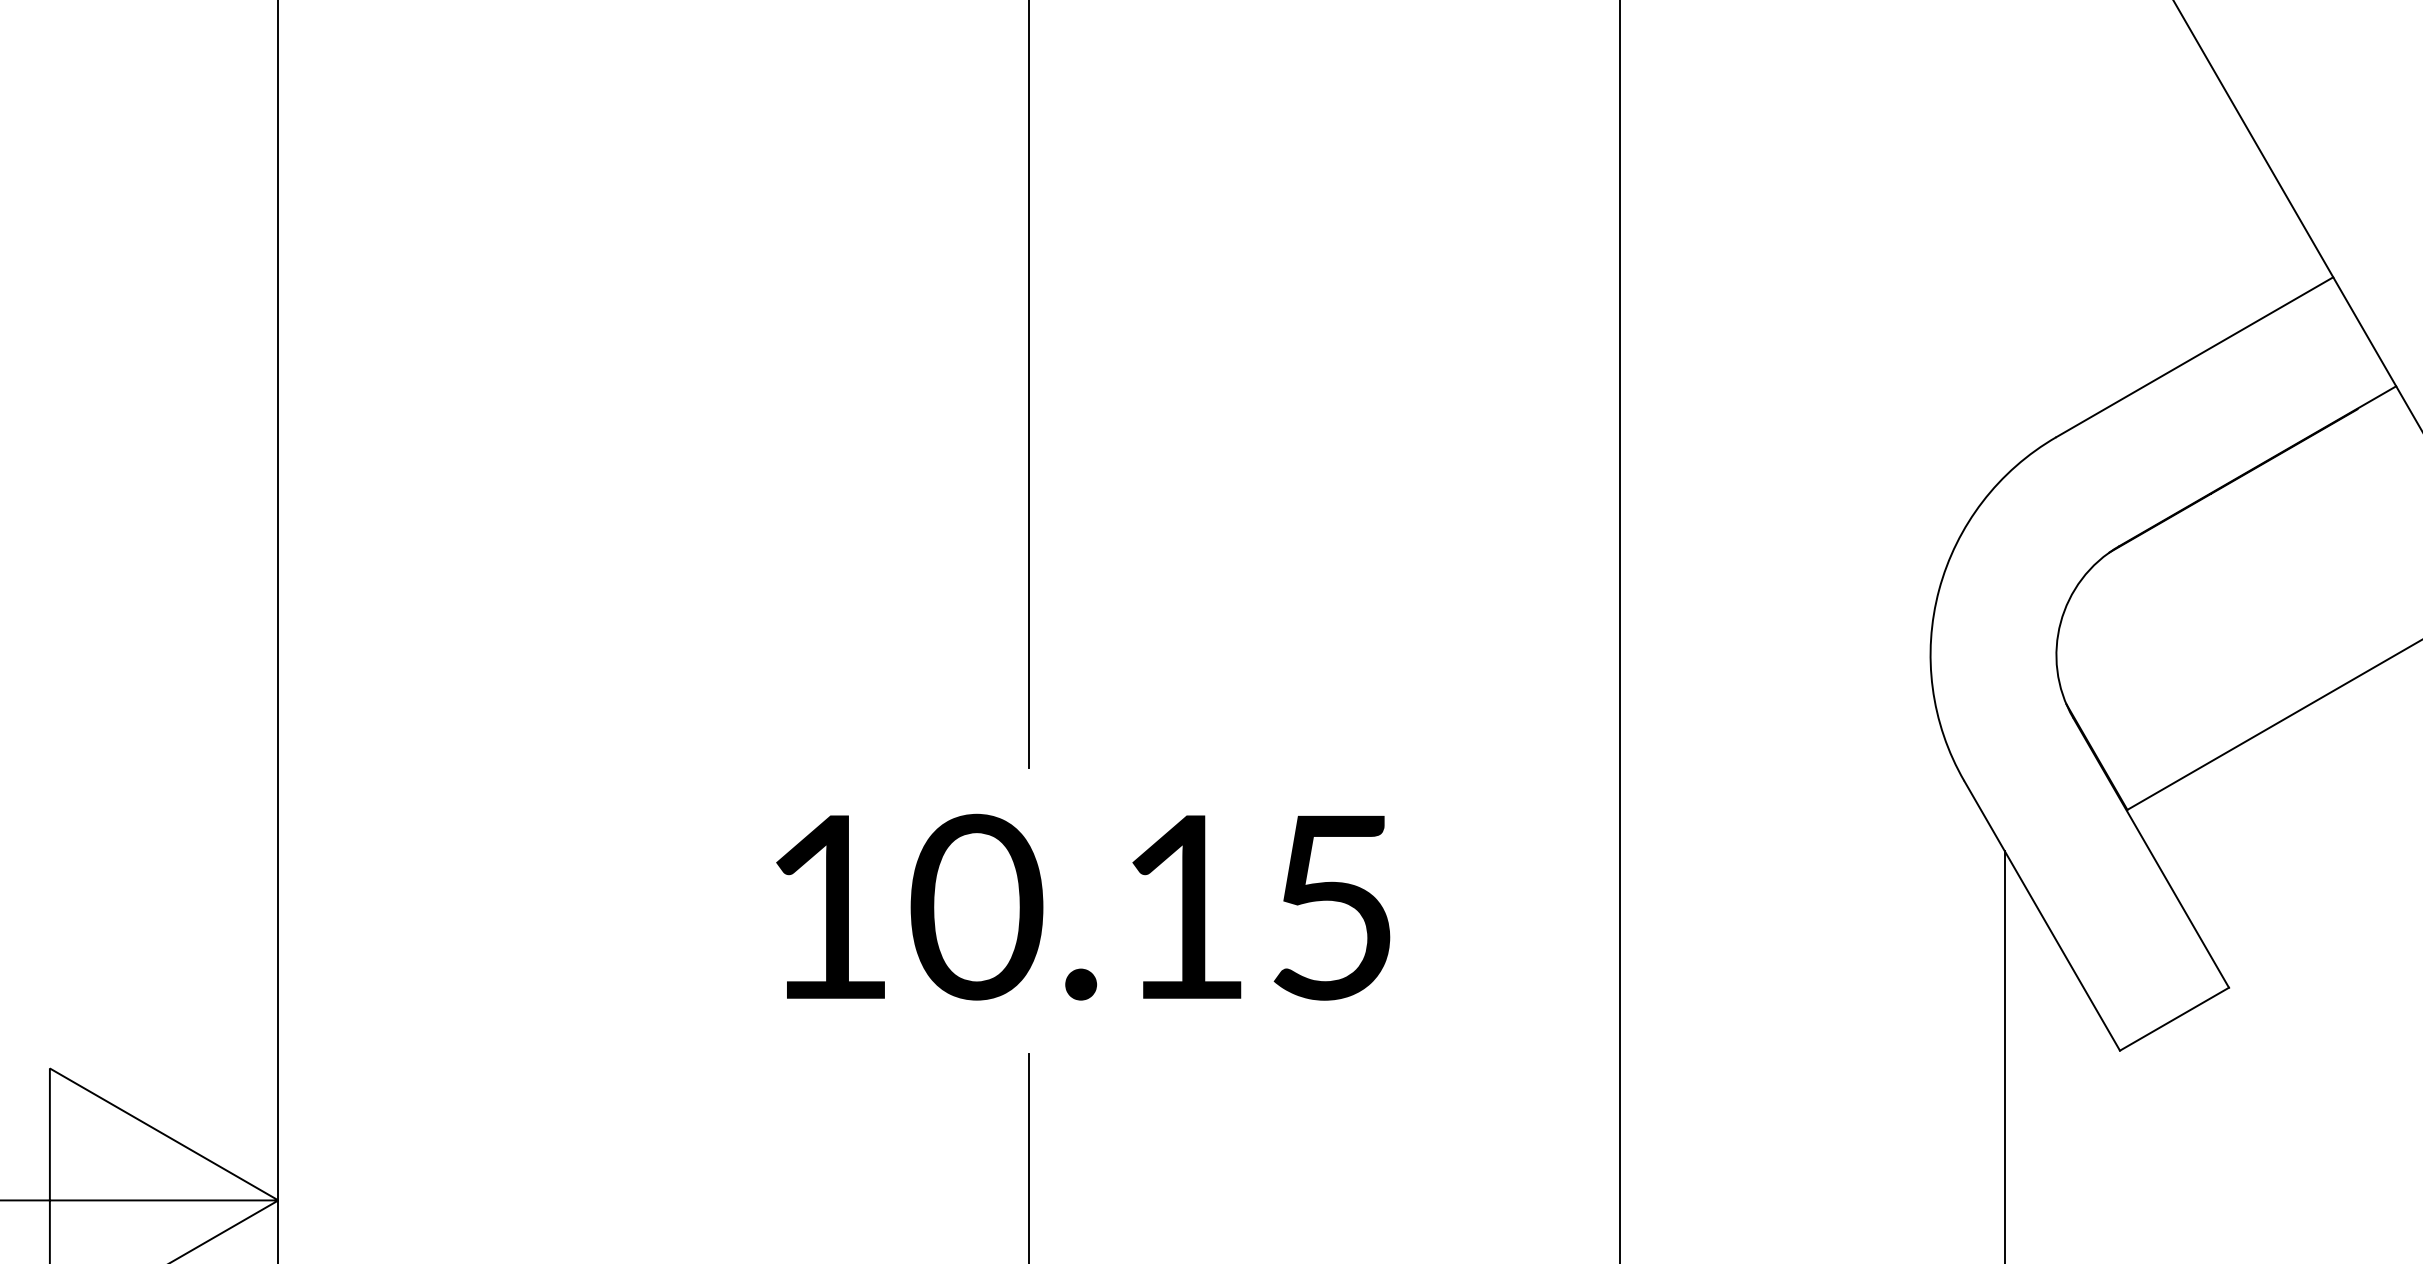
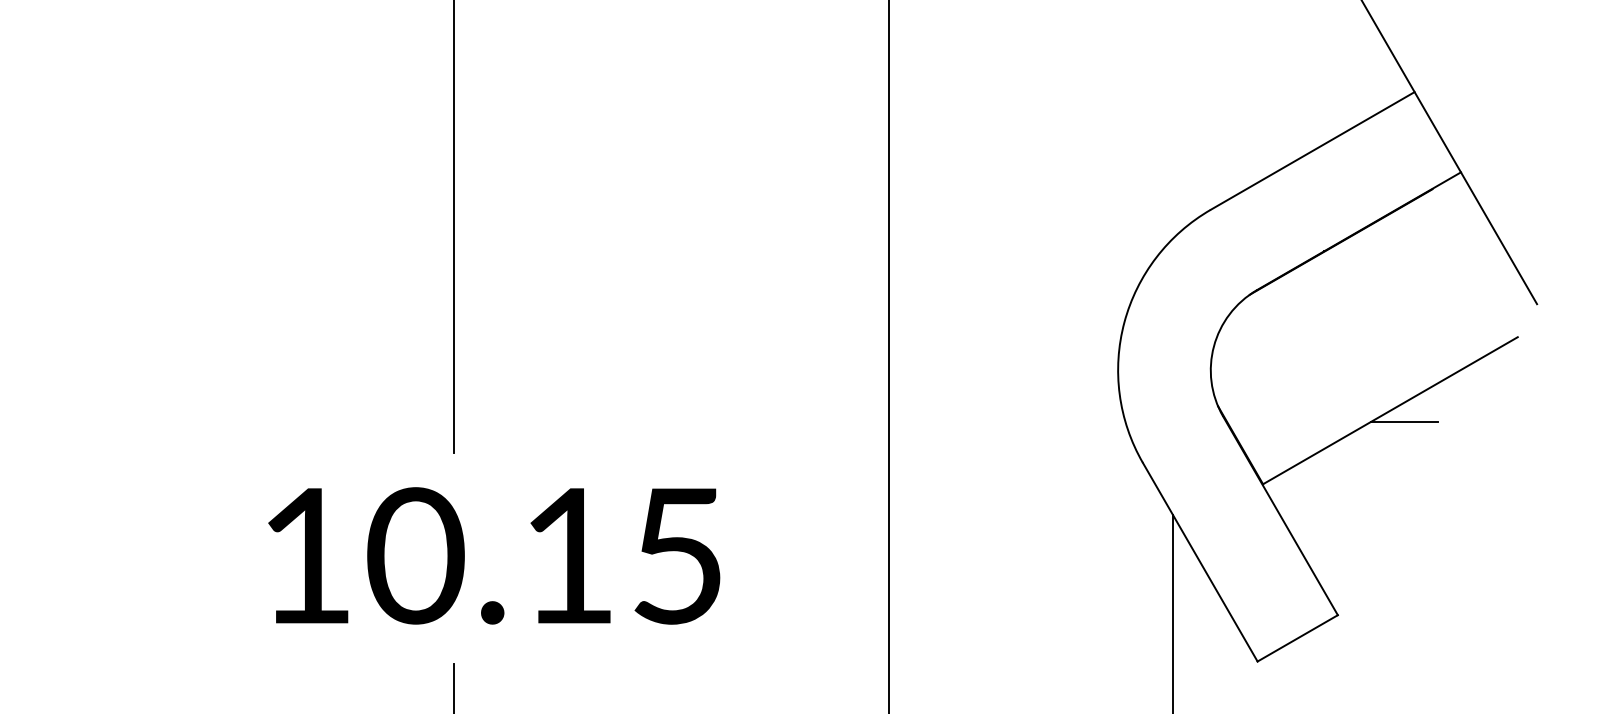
line: (2319, 725) -> (1404, 422), added

